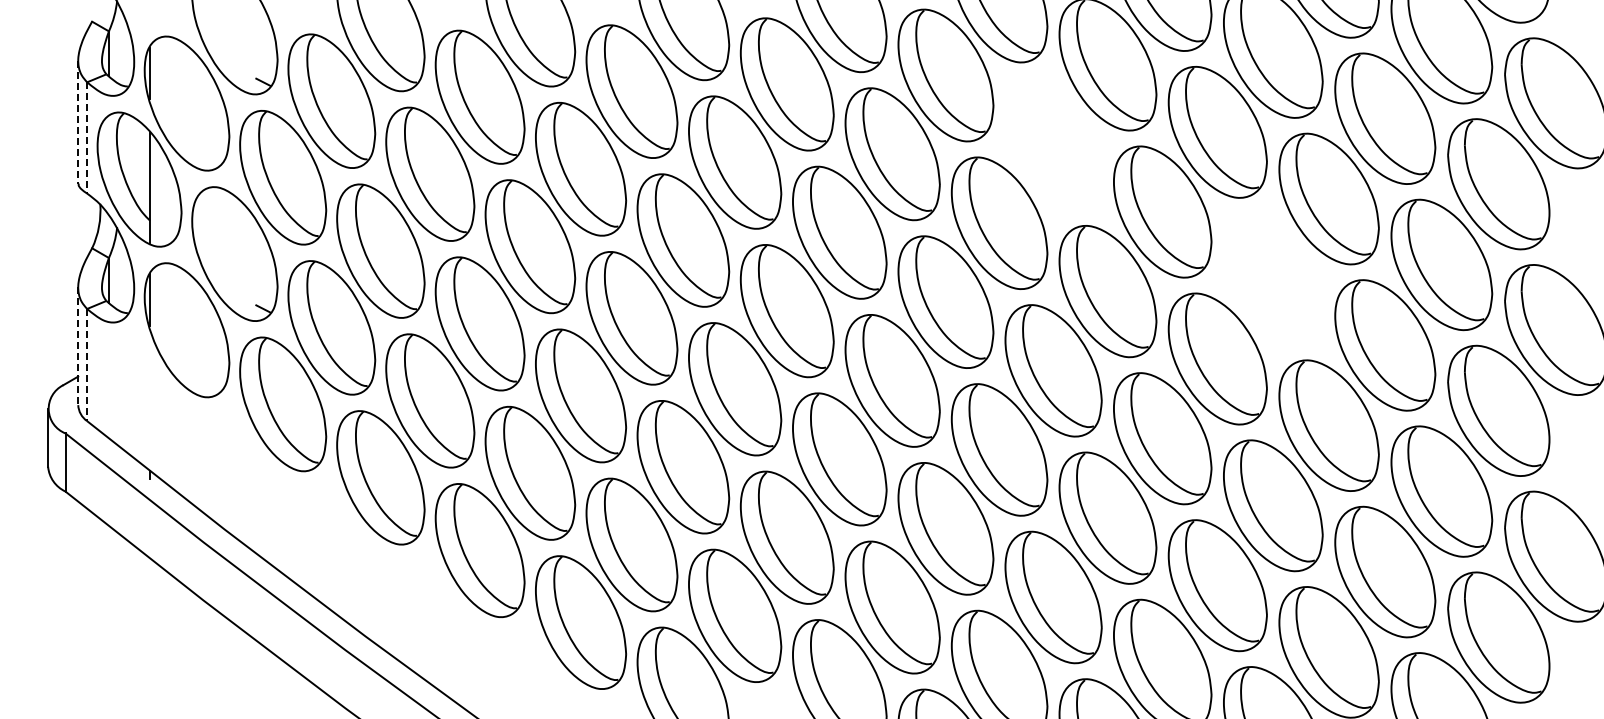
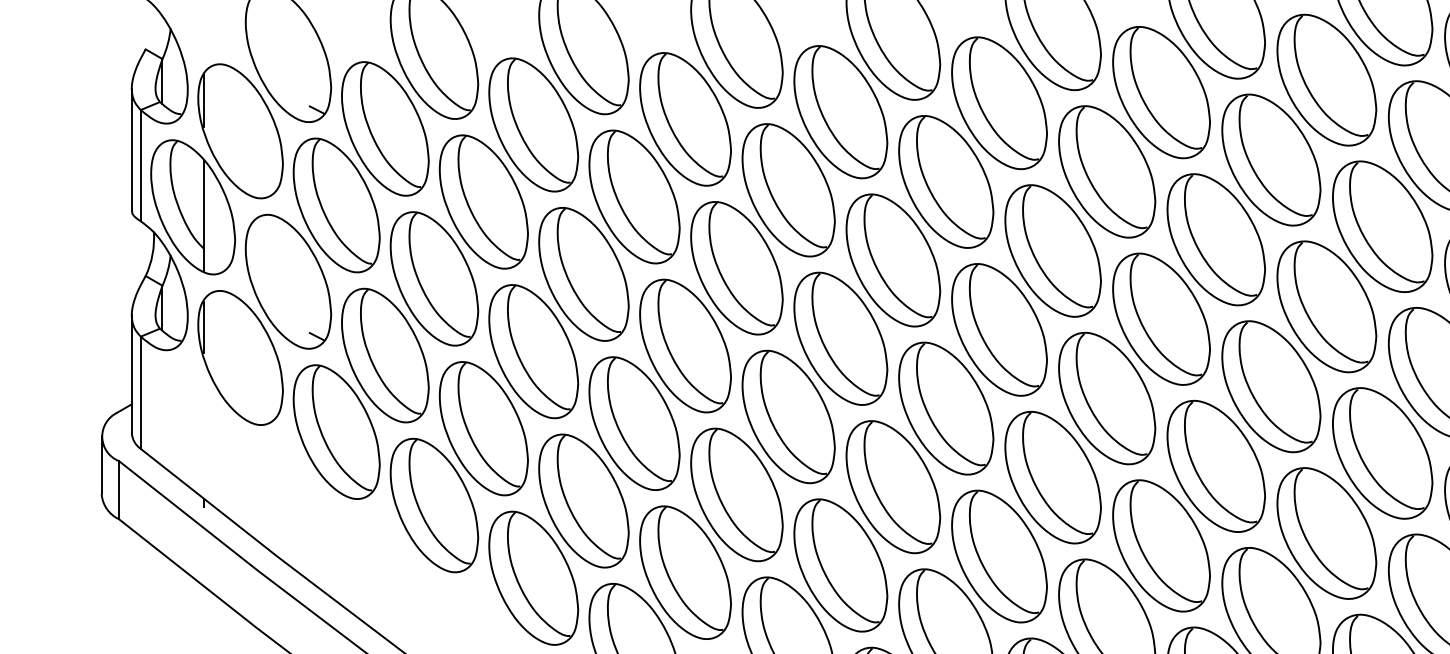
line: (78, 122) -> (132, 150), dashed -> solid
line: (87, 137) -> (141, 165), dashed -> solid
part: (1053, 143) -> (1107, 171), added
part: (1273, 278) -> (1327, 306), added
line: (78, 346) -> (132, 374), dashed -> solid
line: (87, 365) -> (141, 393), dashed -> solid

